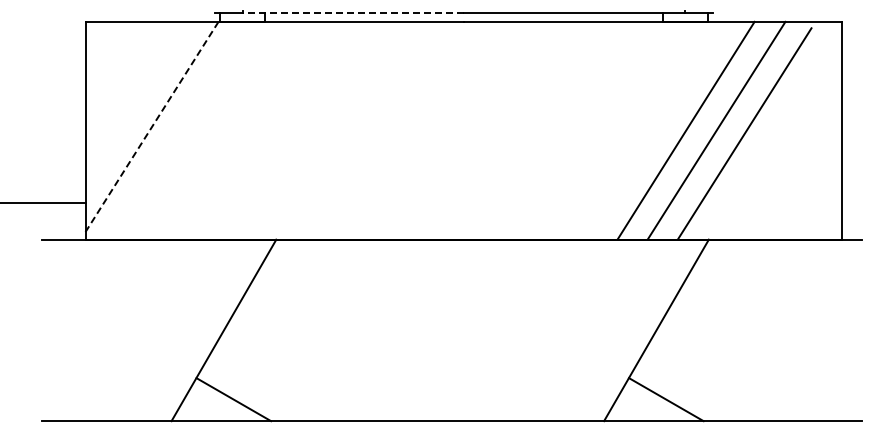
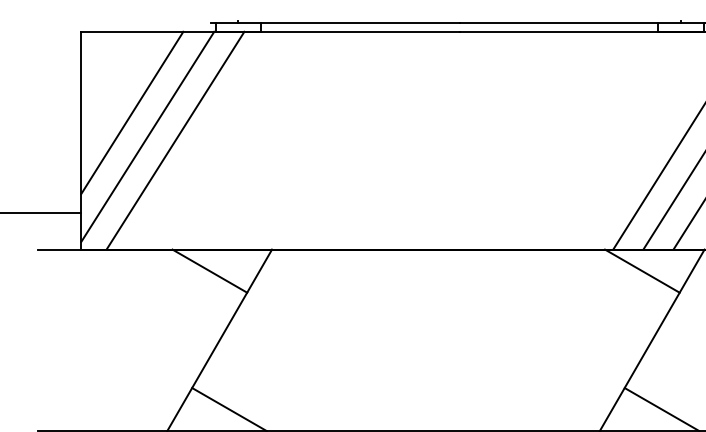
line: (353, 12) -> (349, 22), dashed -> solid
line: (136, 102) -> (132, 112), added
line: (151, 127) -> (147, 137), dashed -> solid
line: (179, 130) -> (175, 140), added
line: (213, 260) -> (209, 270), added
line: (646, 260) -> (642, 270), added

